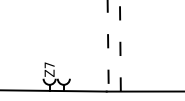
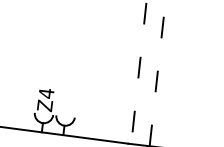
text: (49, 65) -> (46, 93), Z7 -> Z4

